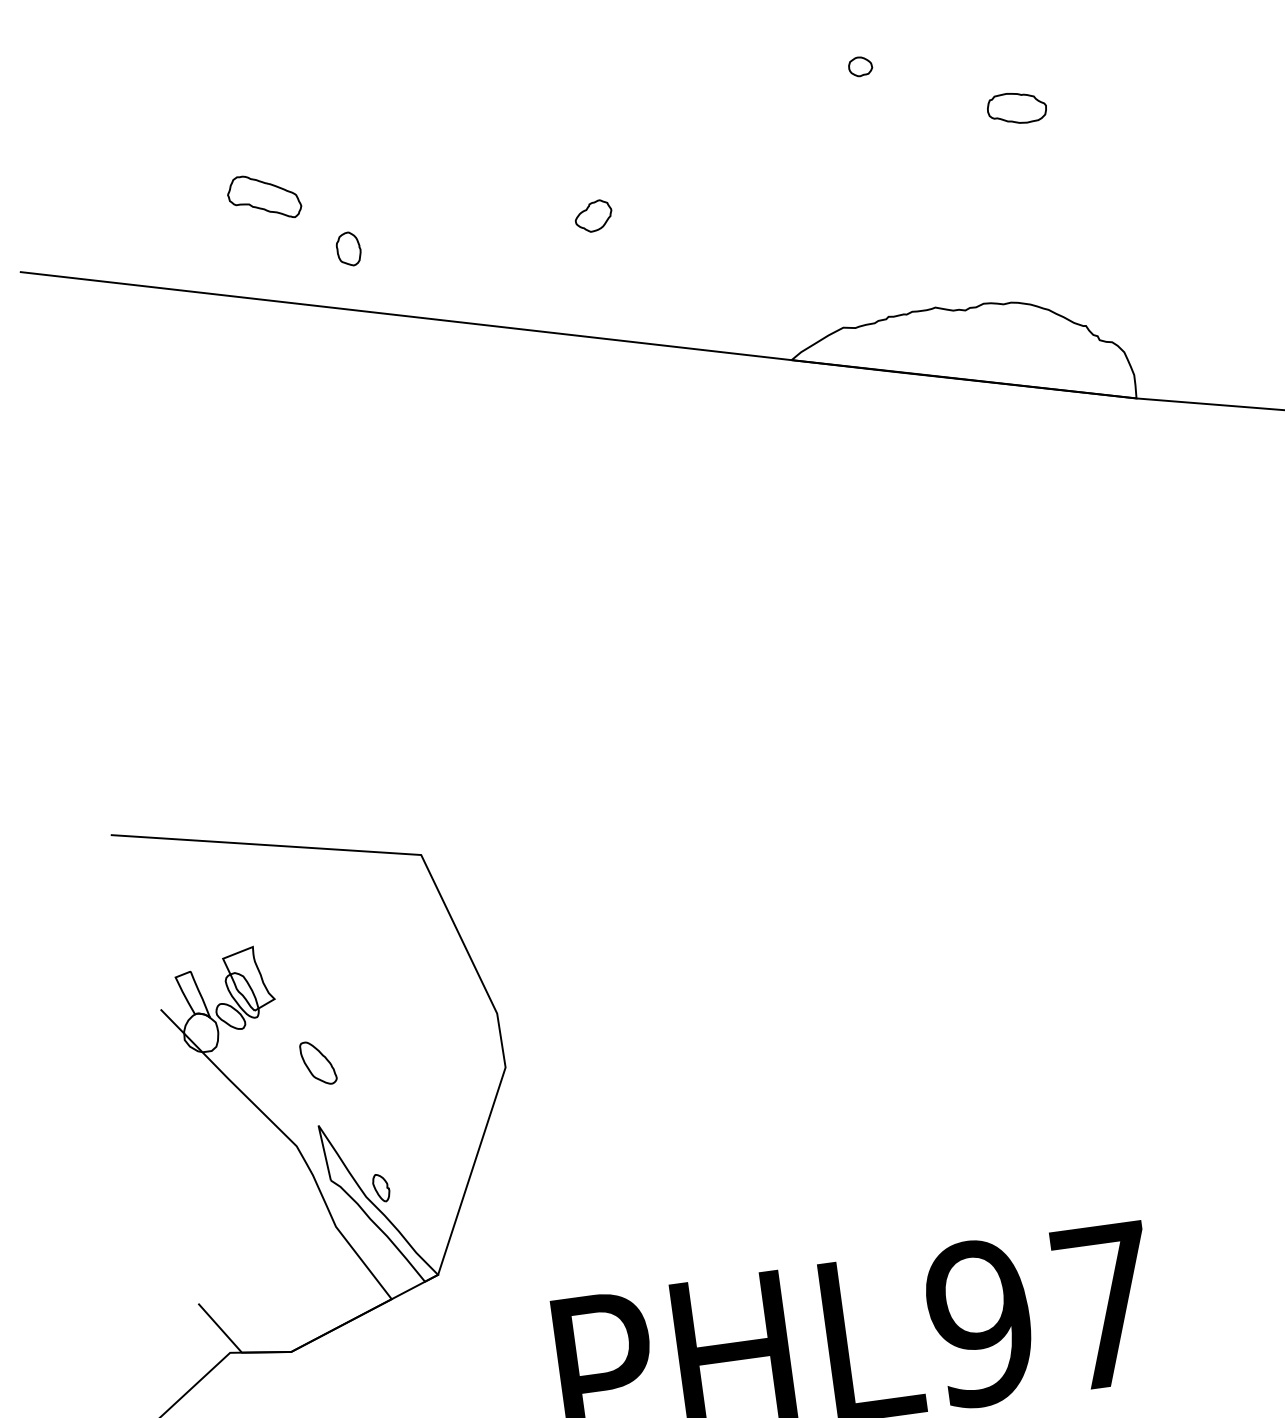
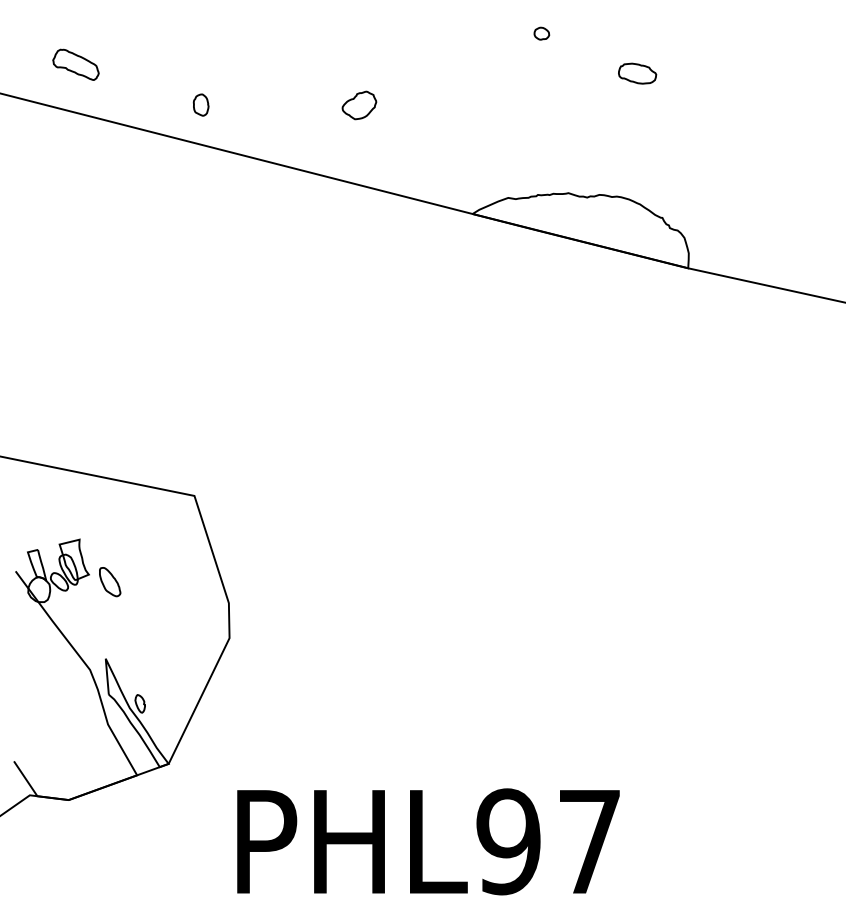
part: (263, 196) -> (75, 64), moved
part: (593, 216) -> (359, 105), size x1.43
part: (319, 1063) -> (110, 582), moved

